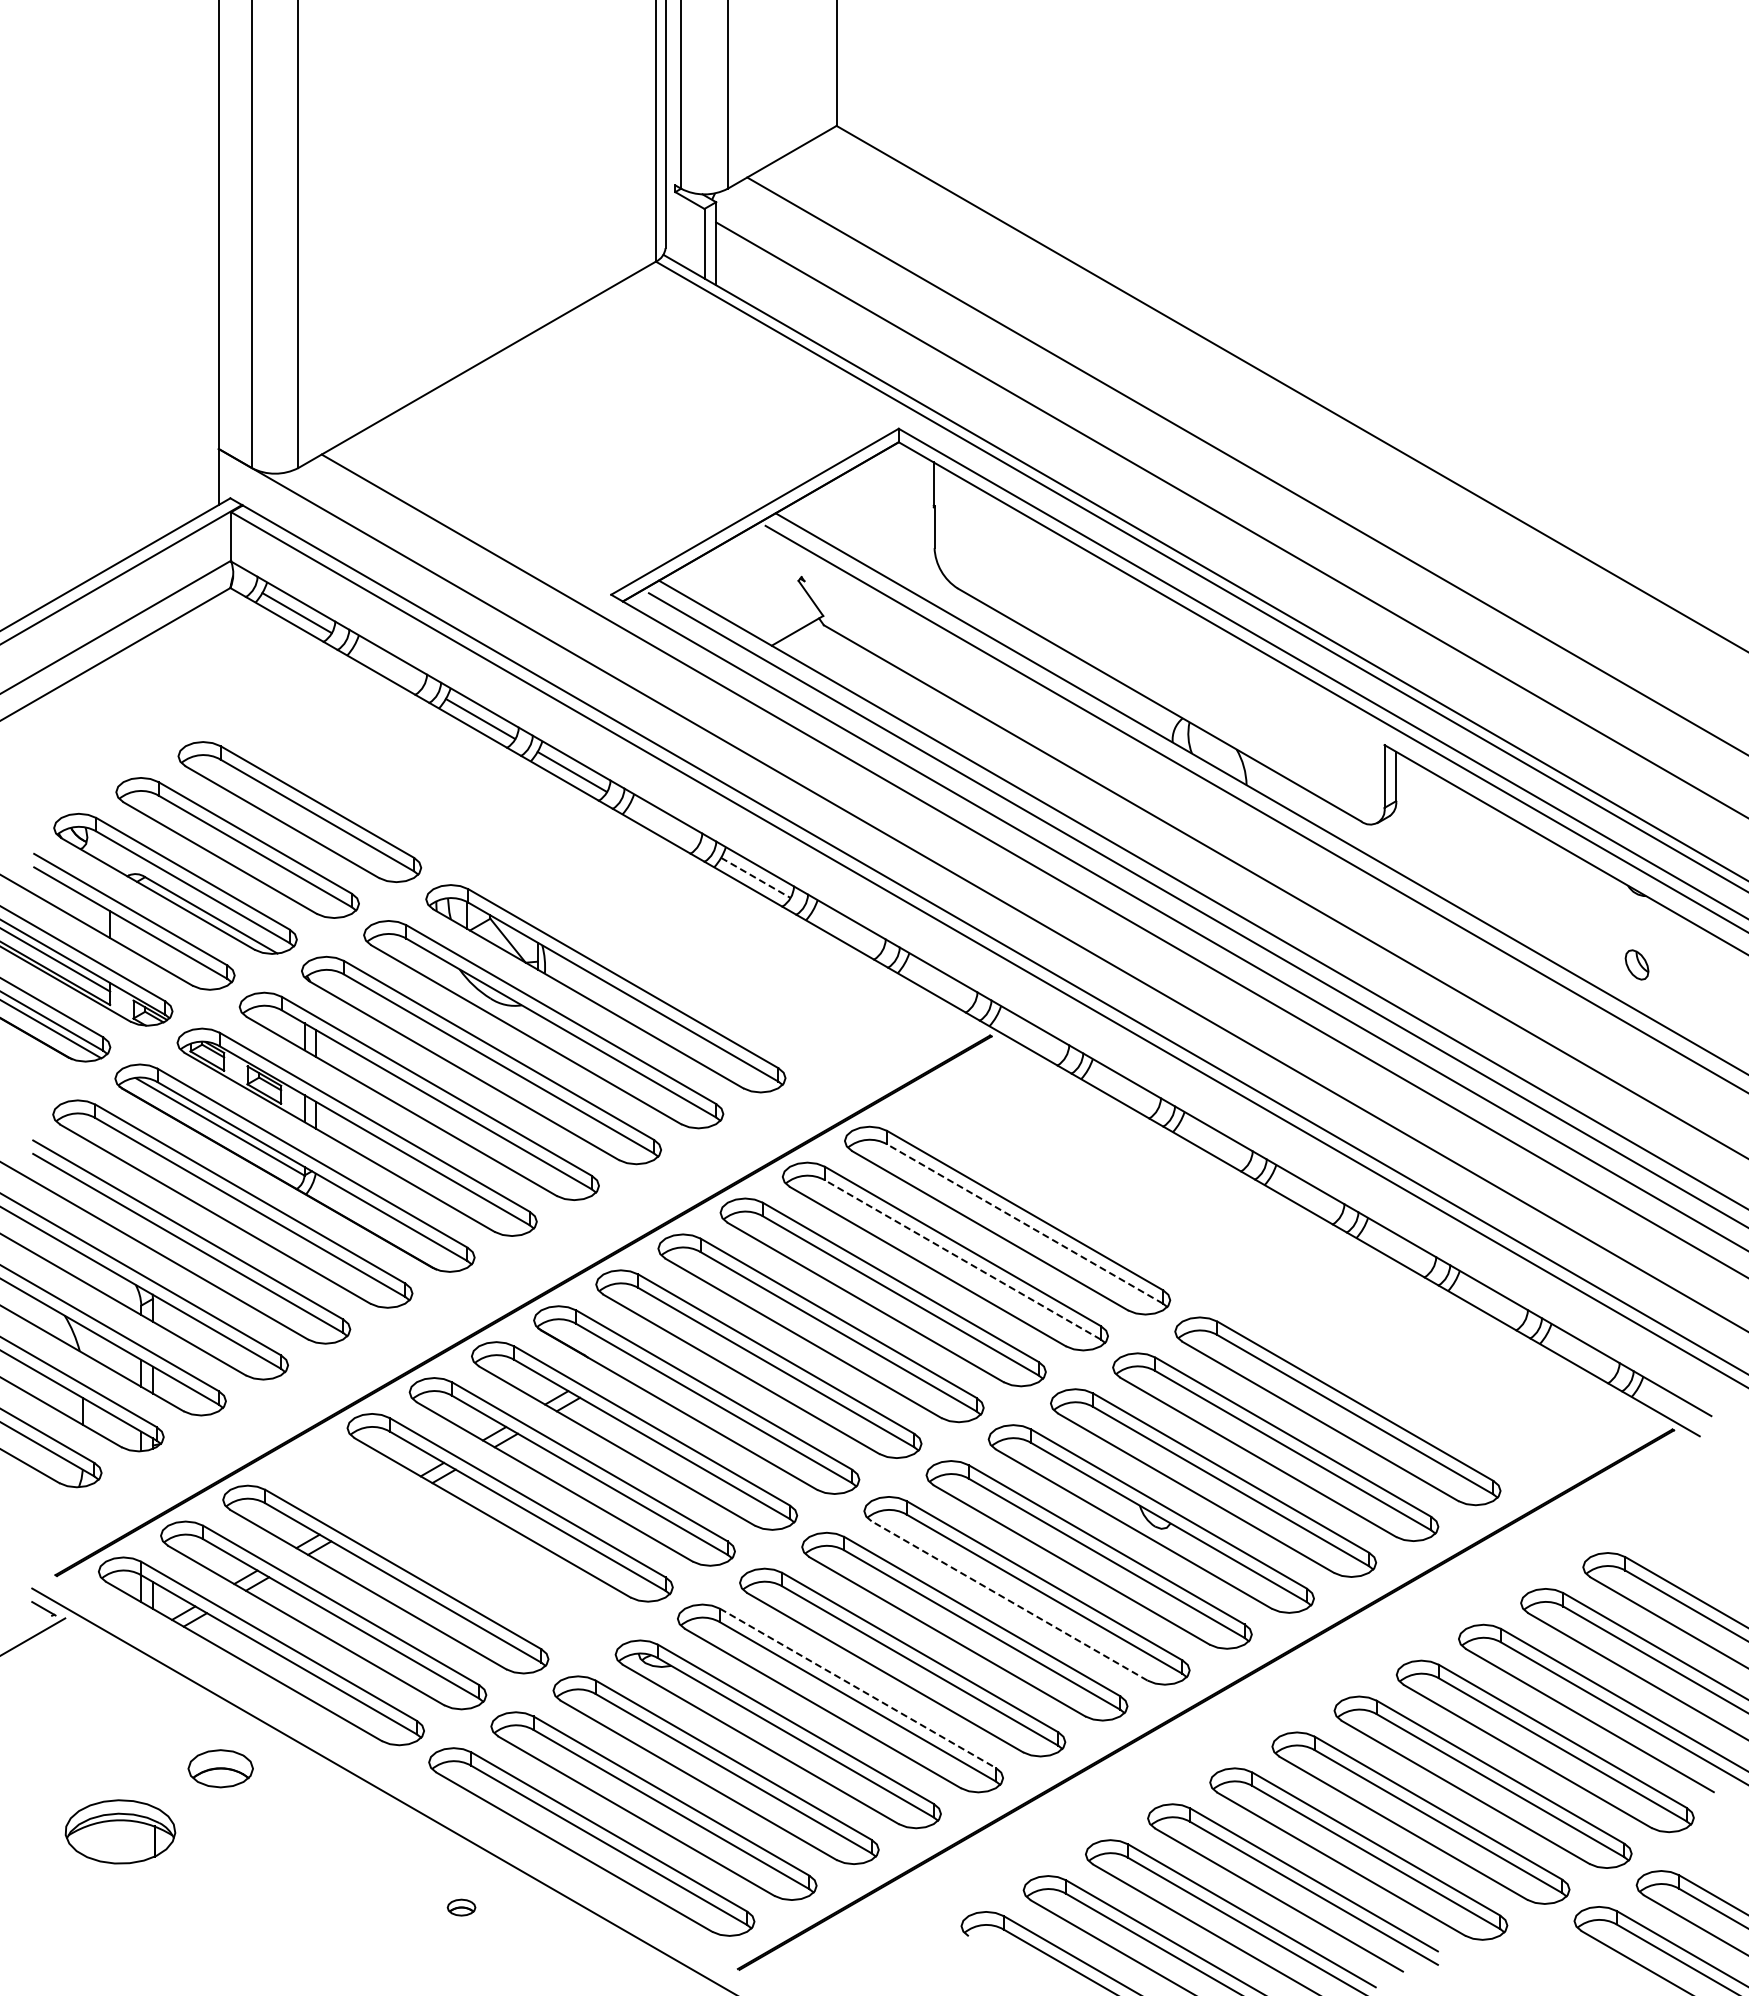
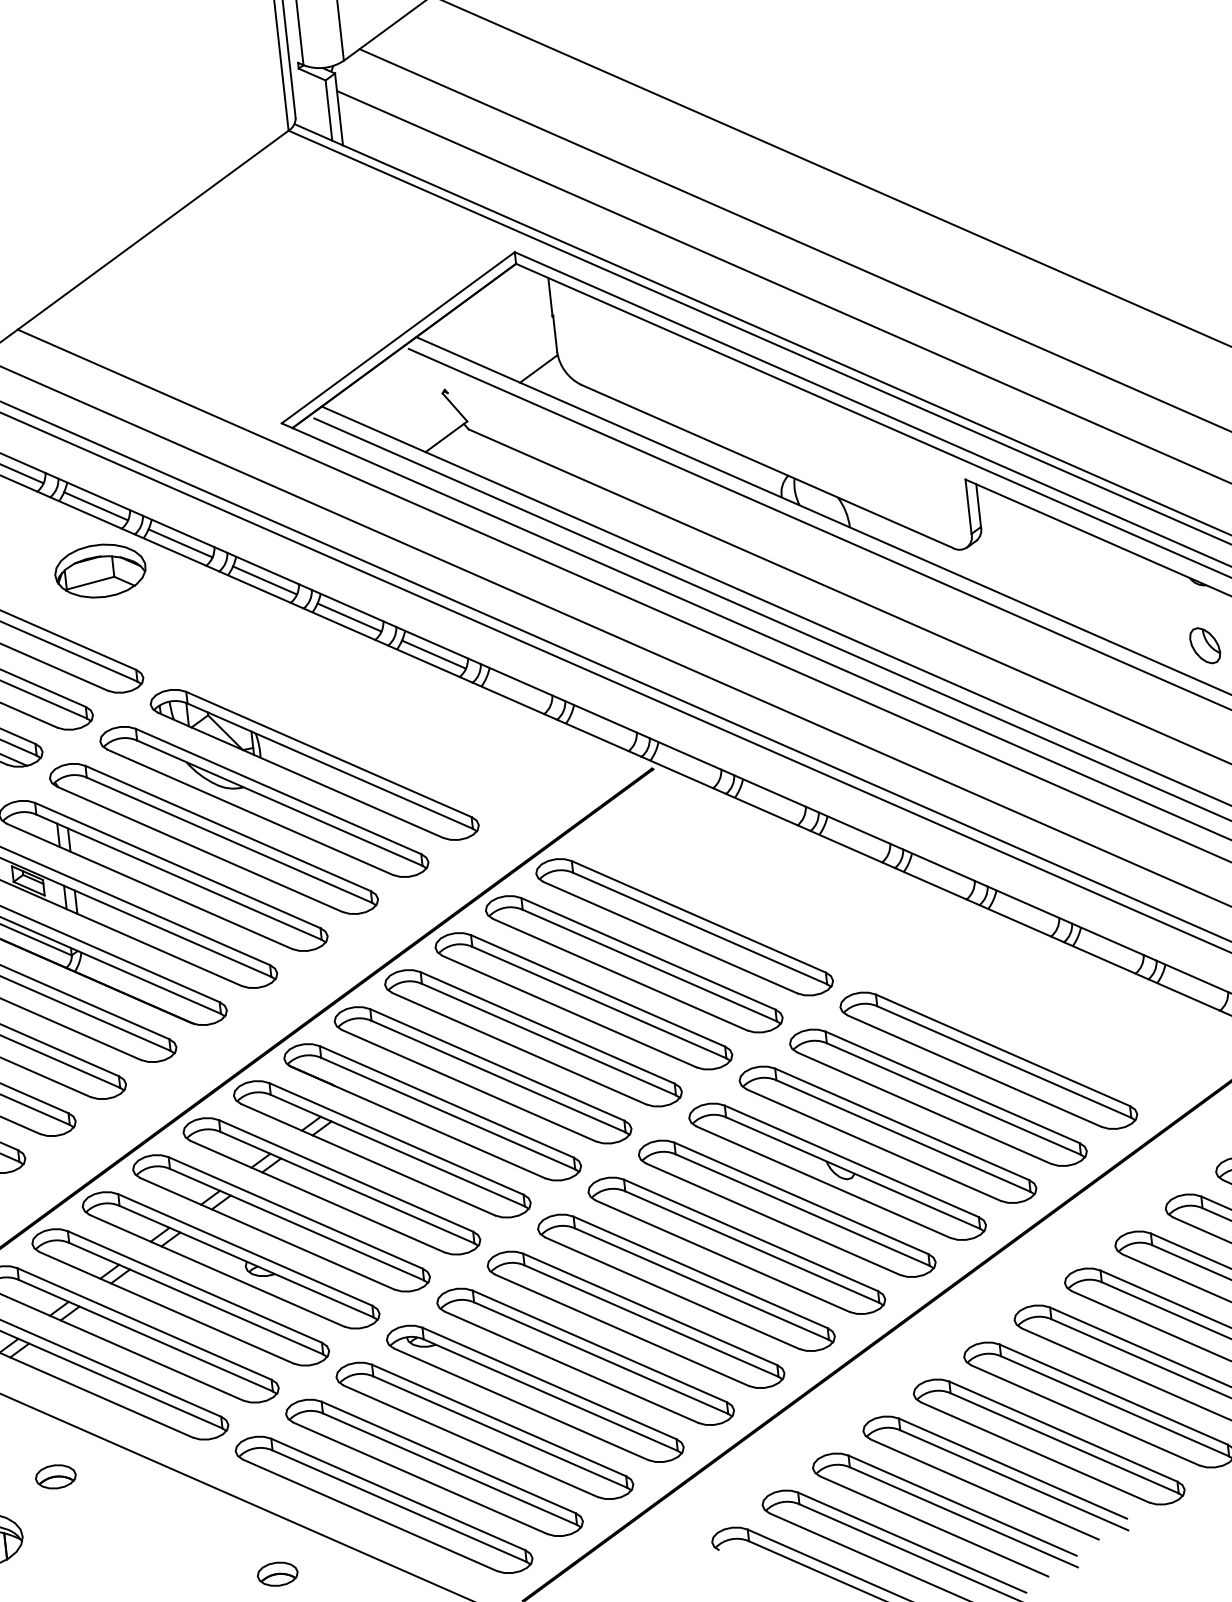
line: (911, 564) -> (538, 368), added
line: (388, 666) -> (95, 506), added
part: (385, 740) -> (100, 571), added
line: (663, 824) -> (348, 617), added
line: (756, 878) -> (434, 655), dashed -> solid
part: (1636, 964) -> (1204, 645), size x1.43
line: (1024, 1223) -> (699, 928), dashed -> solid
line: (962, 1259) -> (649, 965), dashed -> solid
part: (447, 1543) -> (230, 1260), added
line: (1009, 1600) -> (722, 1255), dashed -> solid
line: (858, 1688) -> (600, 1346), dashed -> solid
part: (220, 1768) -> (55, 1476), size x0.71
part: (461, 1907) -> (277, 1574), size x1.67

